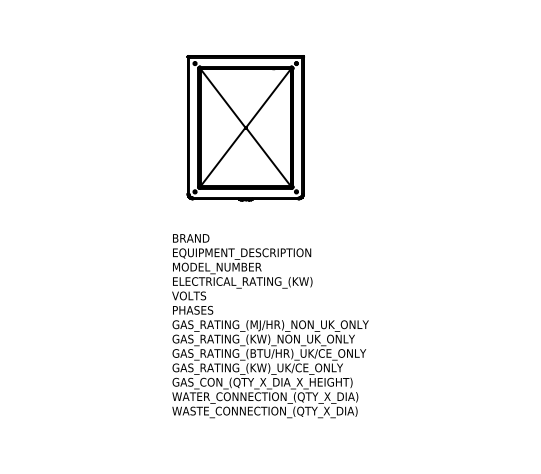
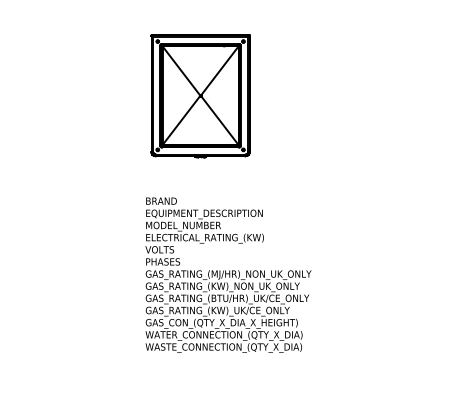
part: (245, 128) -> (200, 96), moved

